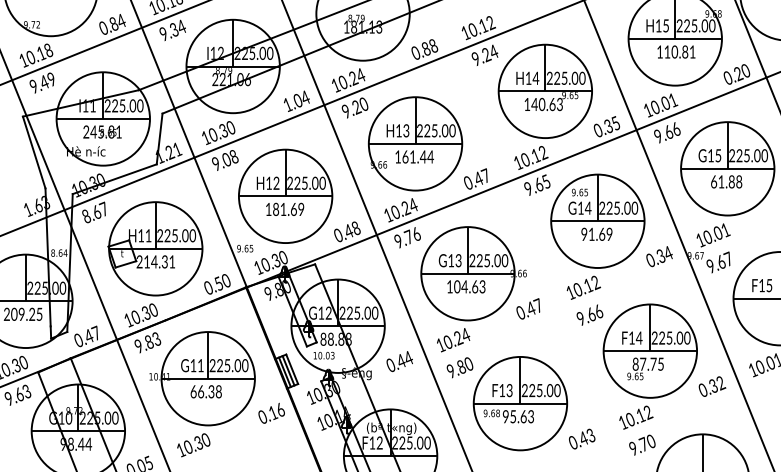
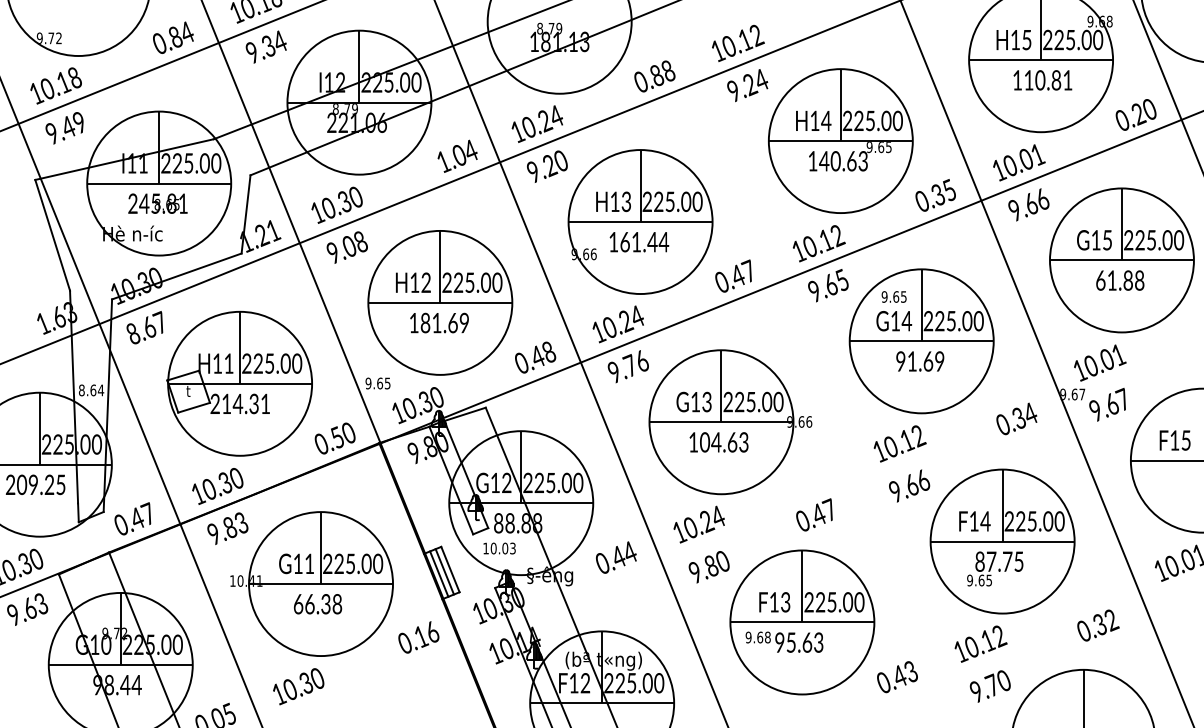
text: (659, 256) -> (1016, 418), moved
text: (528, 308) -> (814, 514), moved
text: (712, 386) -> (1098, 625), moved

